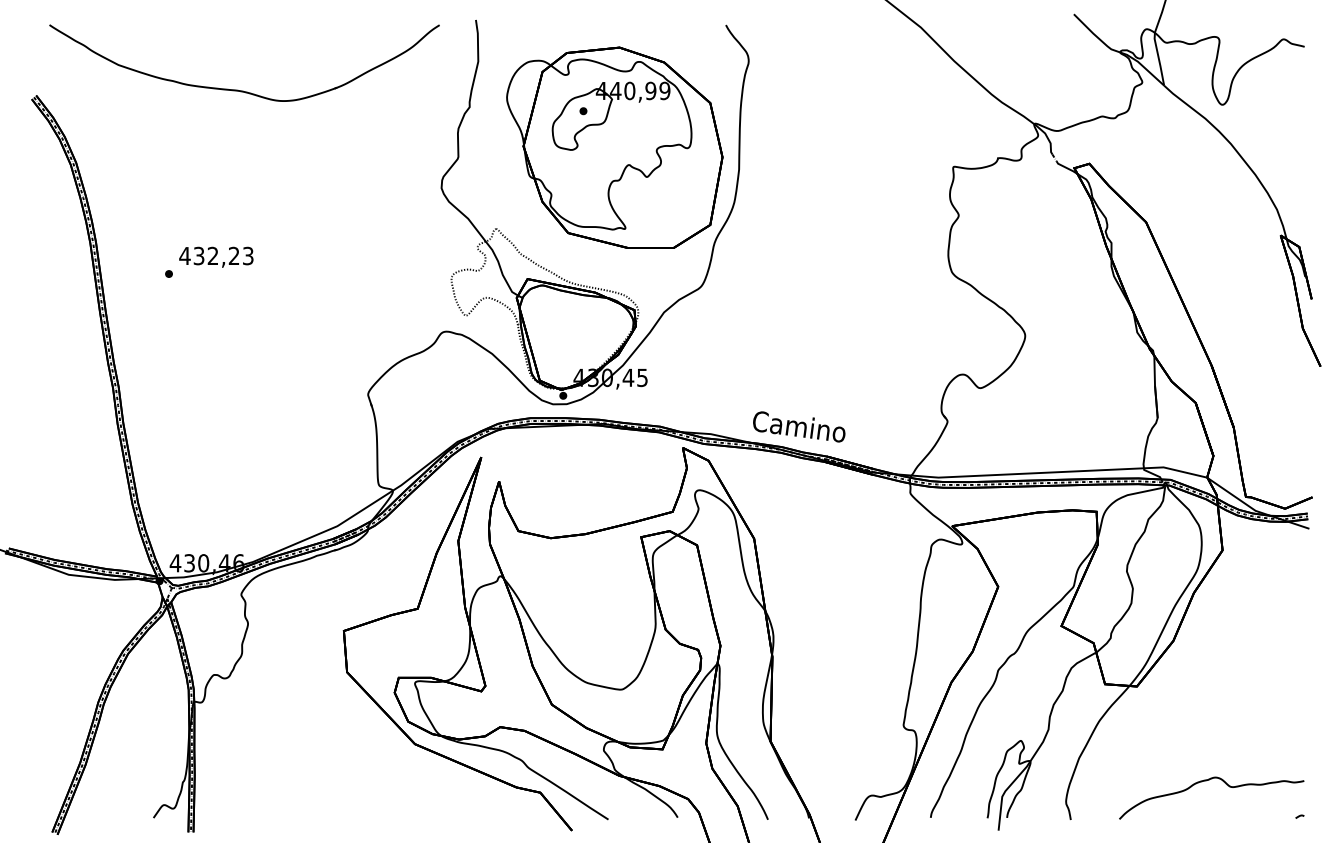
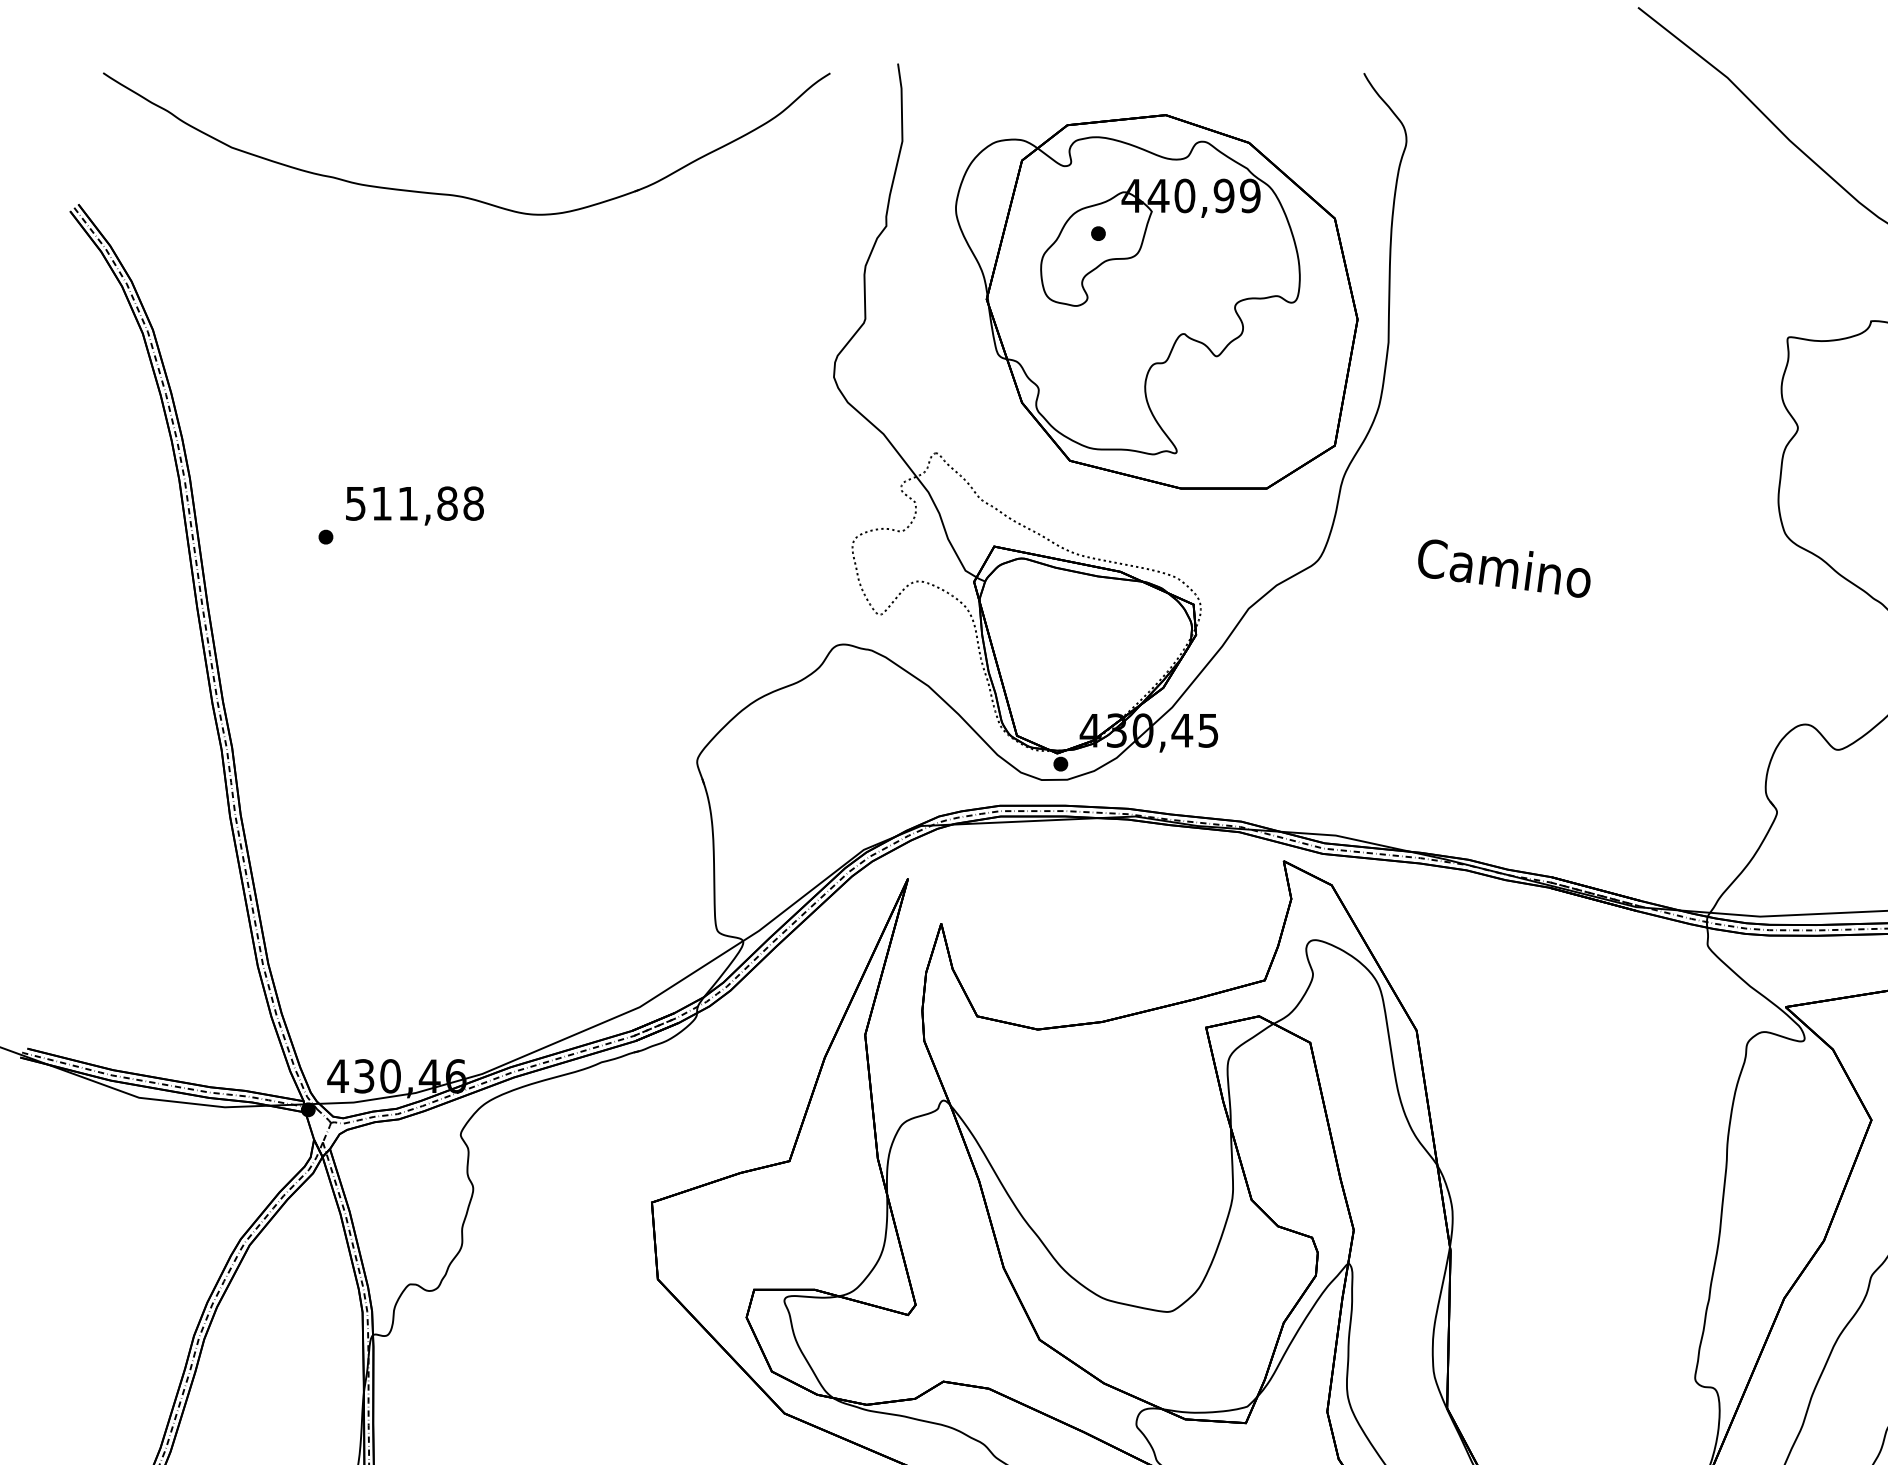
text: (216, 255) -> (414, 502), 432,23 -> 511,88
text: (799, 426) -> (1504, 567), moved

